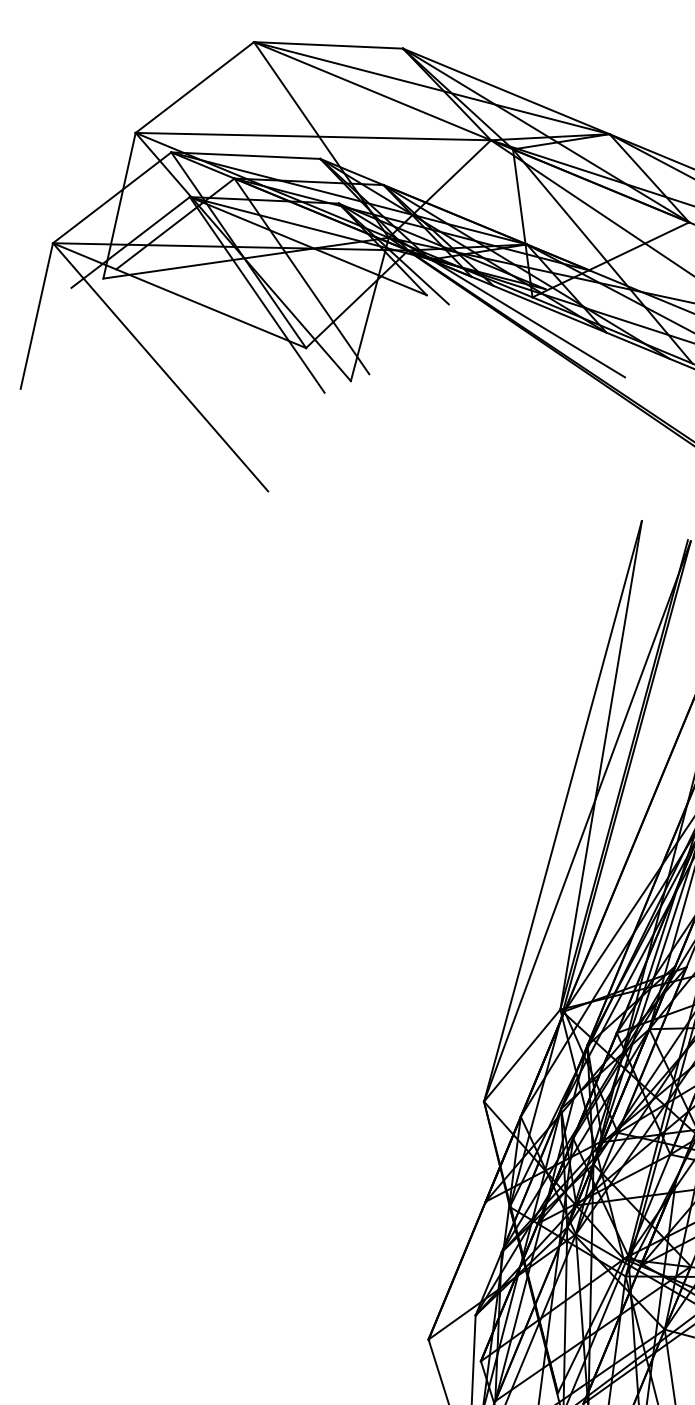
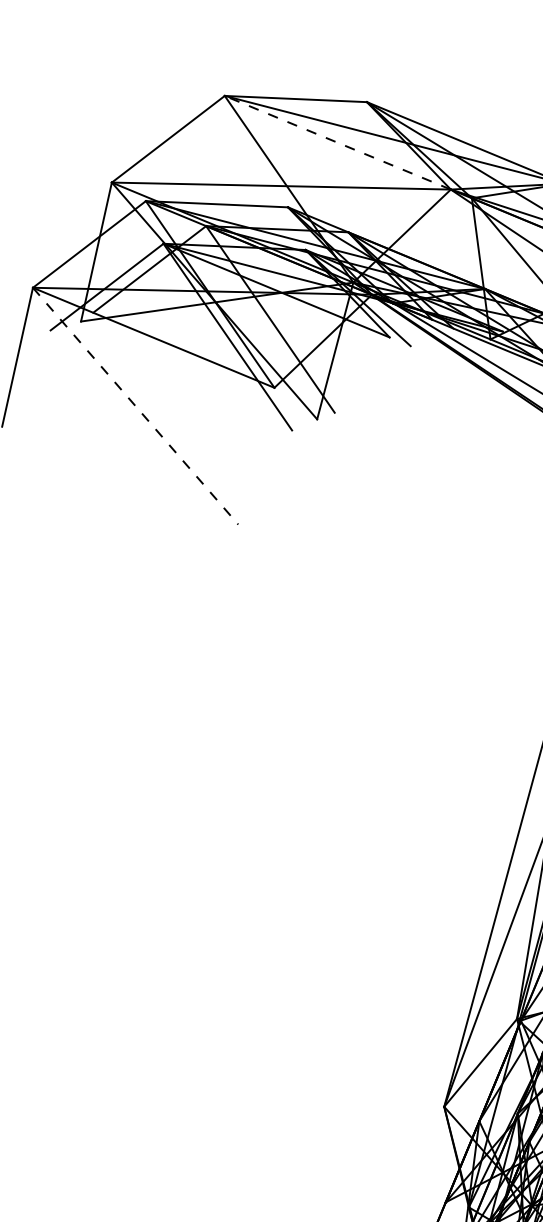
line: (372, 91) -> (337, 143), solid -> dashed
line: (160, 367) -> (135, 406), solid -> dashed

